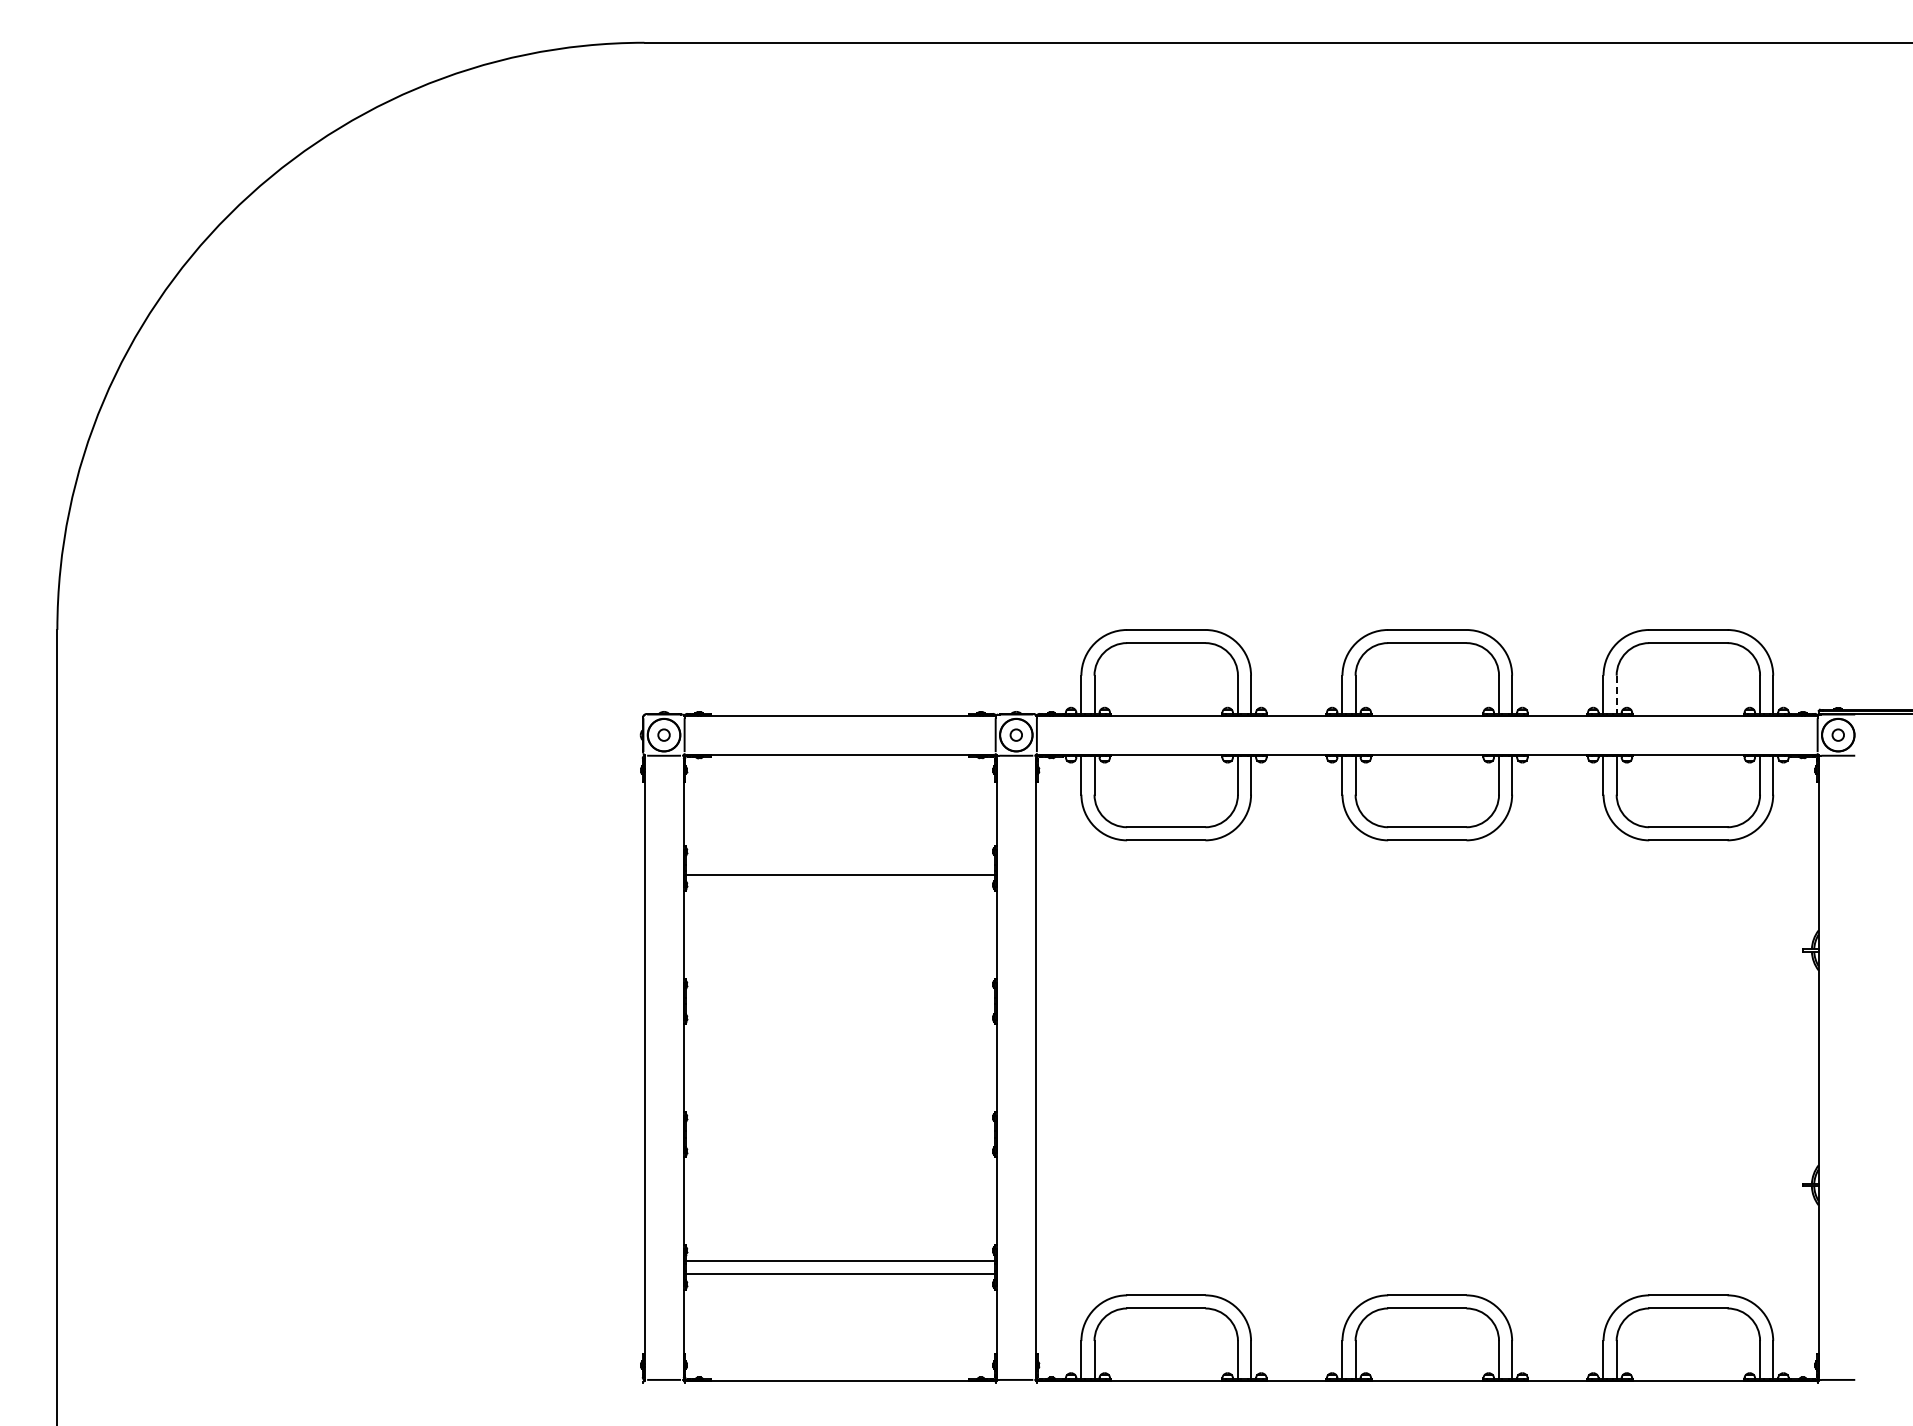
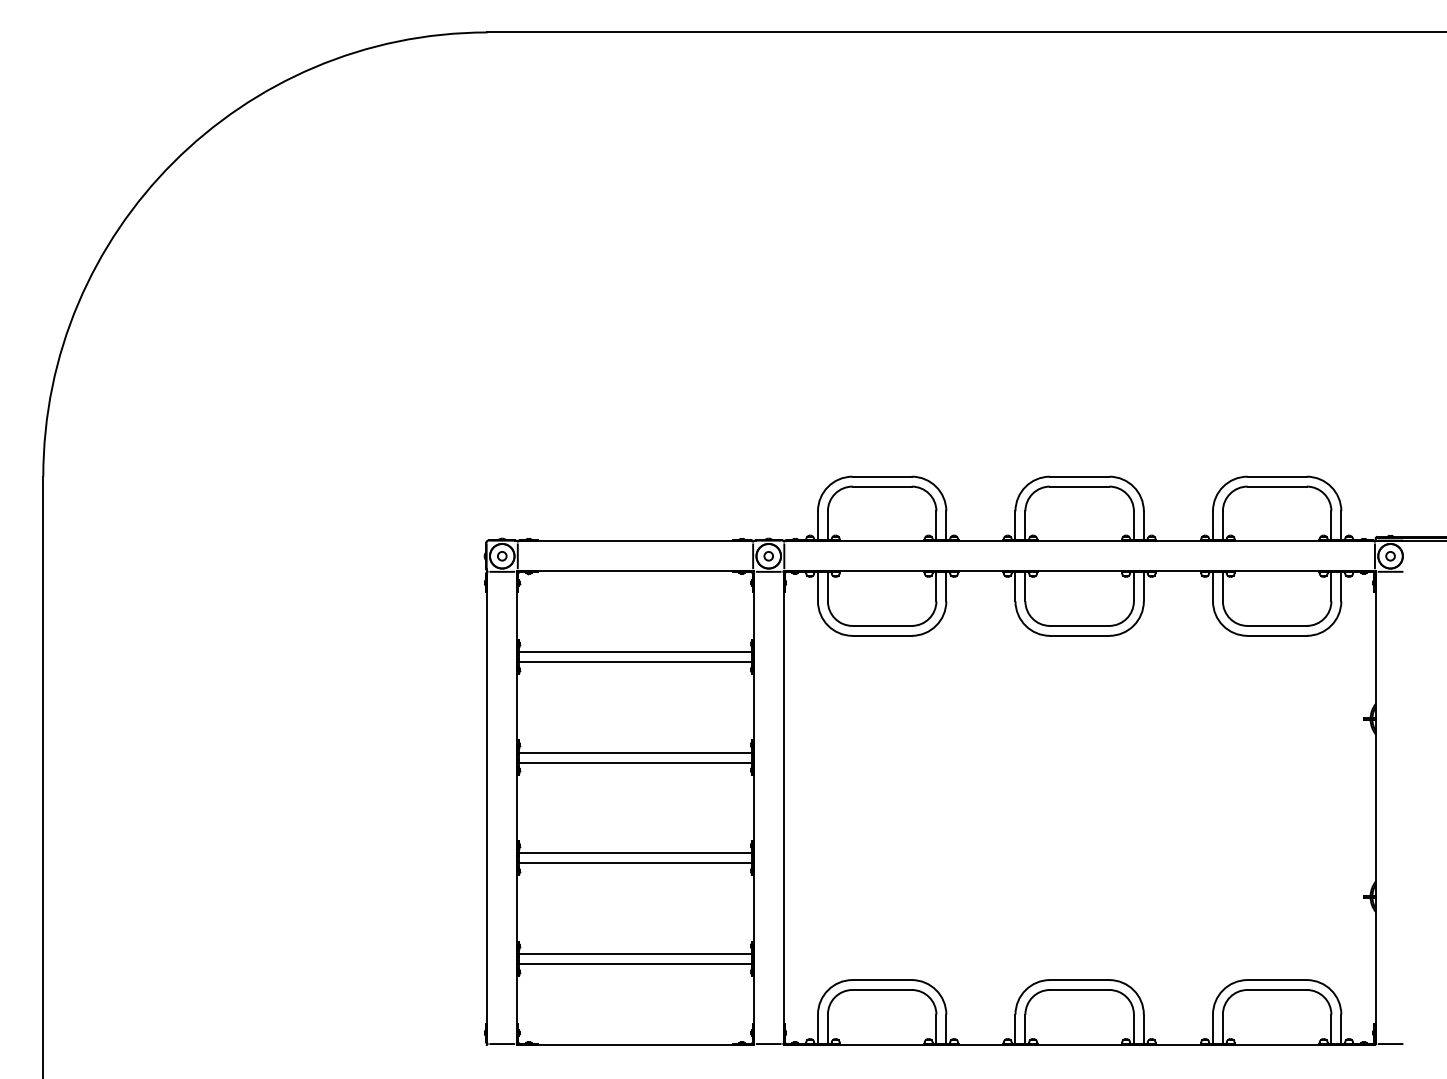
line: (1616, 695) -> (1222, 526), dashed -> solid
line: (839, 861) -> (634, 651), added
line: (839, 994) -> (634, 752), added
line: (839, 1007) -> (634, 762), added
line: (839, 1127) -> (634, 853), added
line: (839, 1140) -> (634, 862), added

